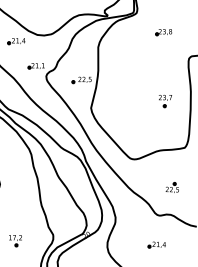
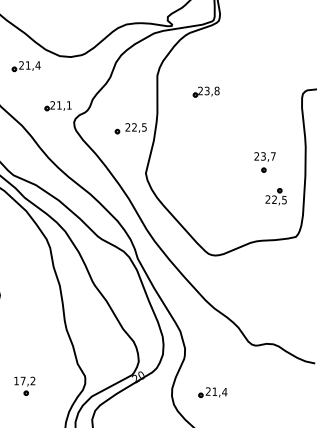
part: (163, 32) -> (205, 92), moved
part: (171, 187) -> (274, 196), moved
part: (156, 244) -> (212, 391), moved

